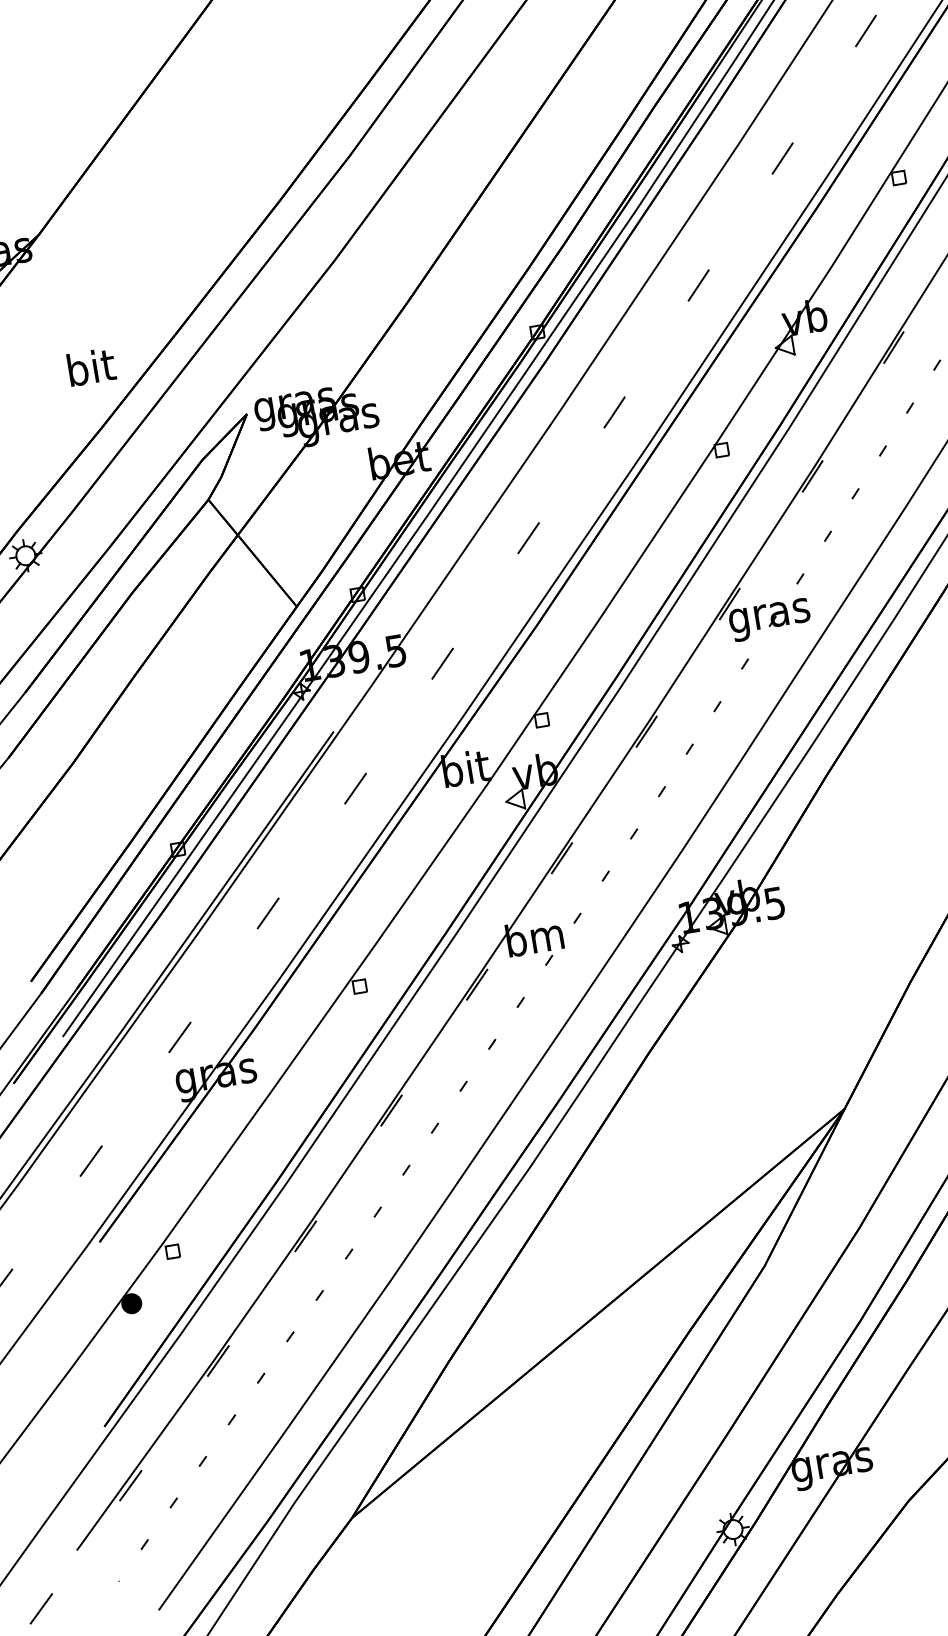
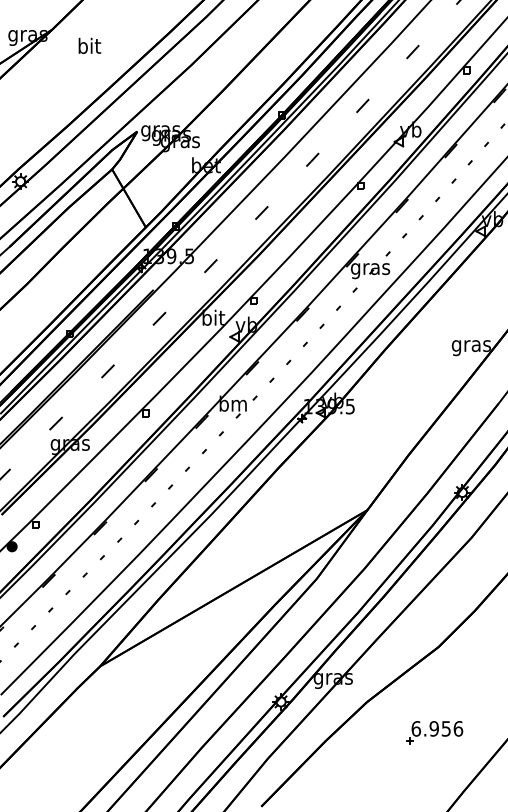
text: (90, 366) -> (89, 45), moved

